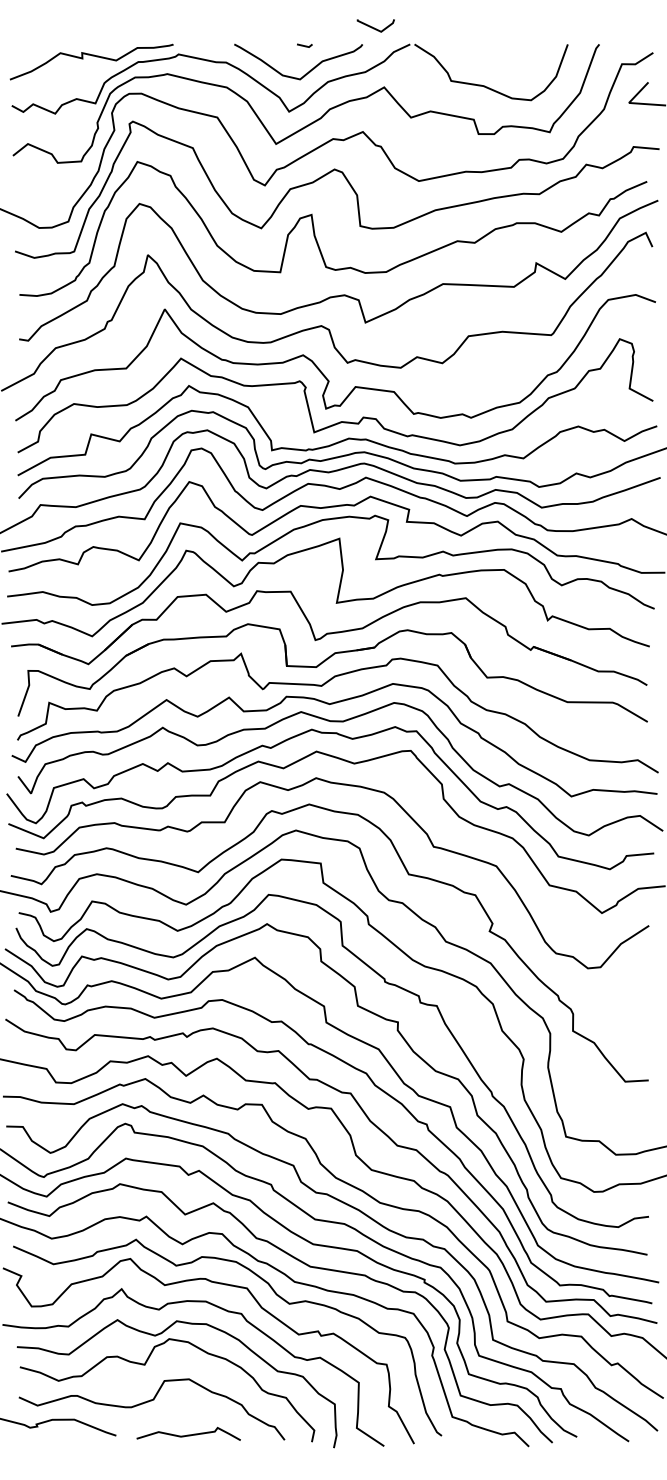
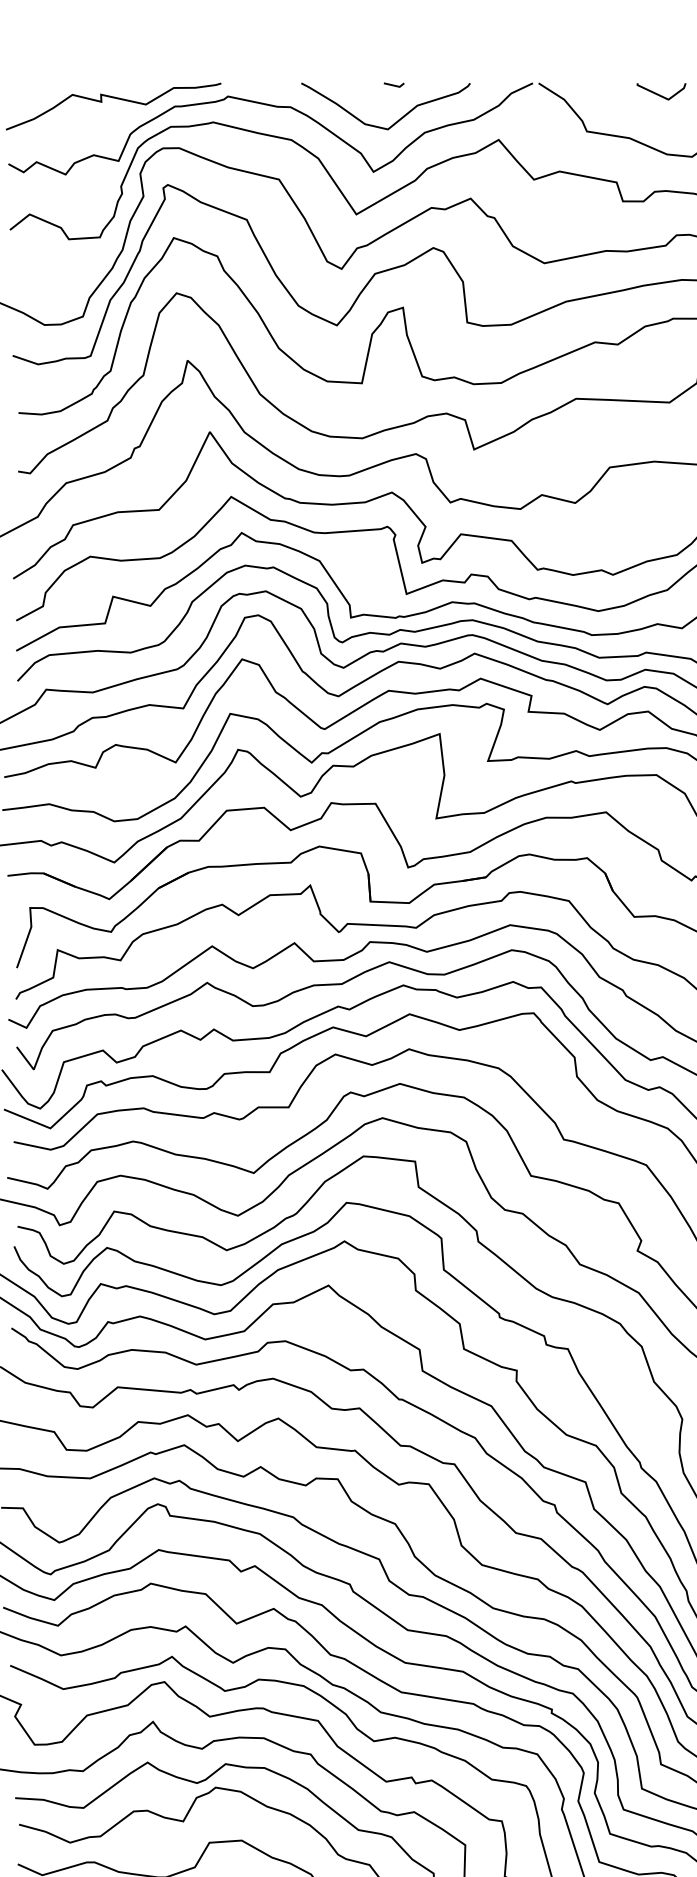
line: (374, 27) -> (659, 93), moved

